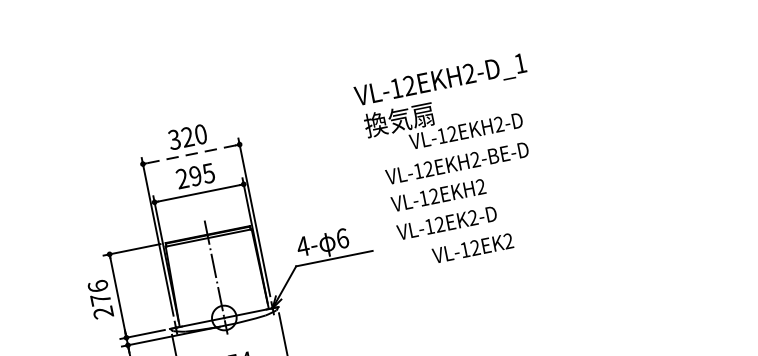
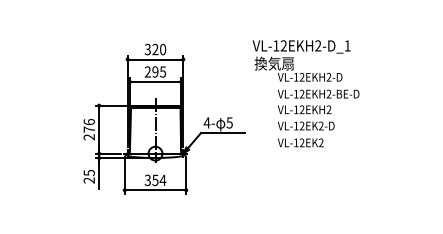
line: (191, 154) -> (155, 59), dashed -> solid
text: (462, 190) -> (318, 109), moved
text: (341, 237) -> (229, 122), 6 -> 5

